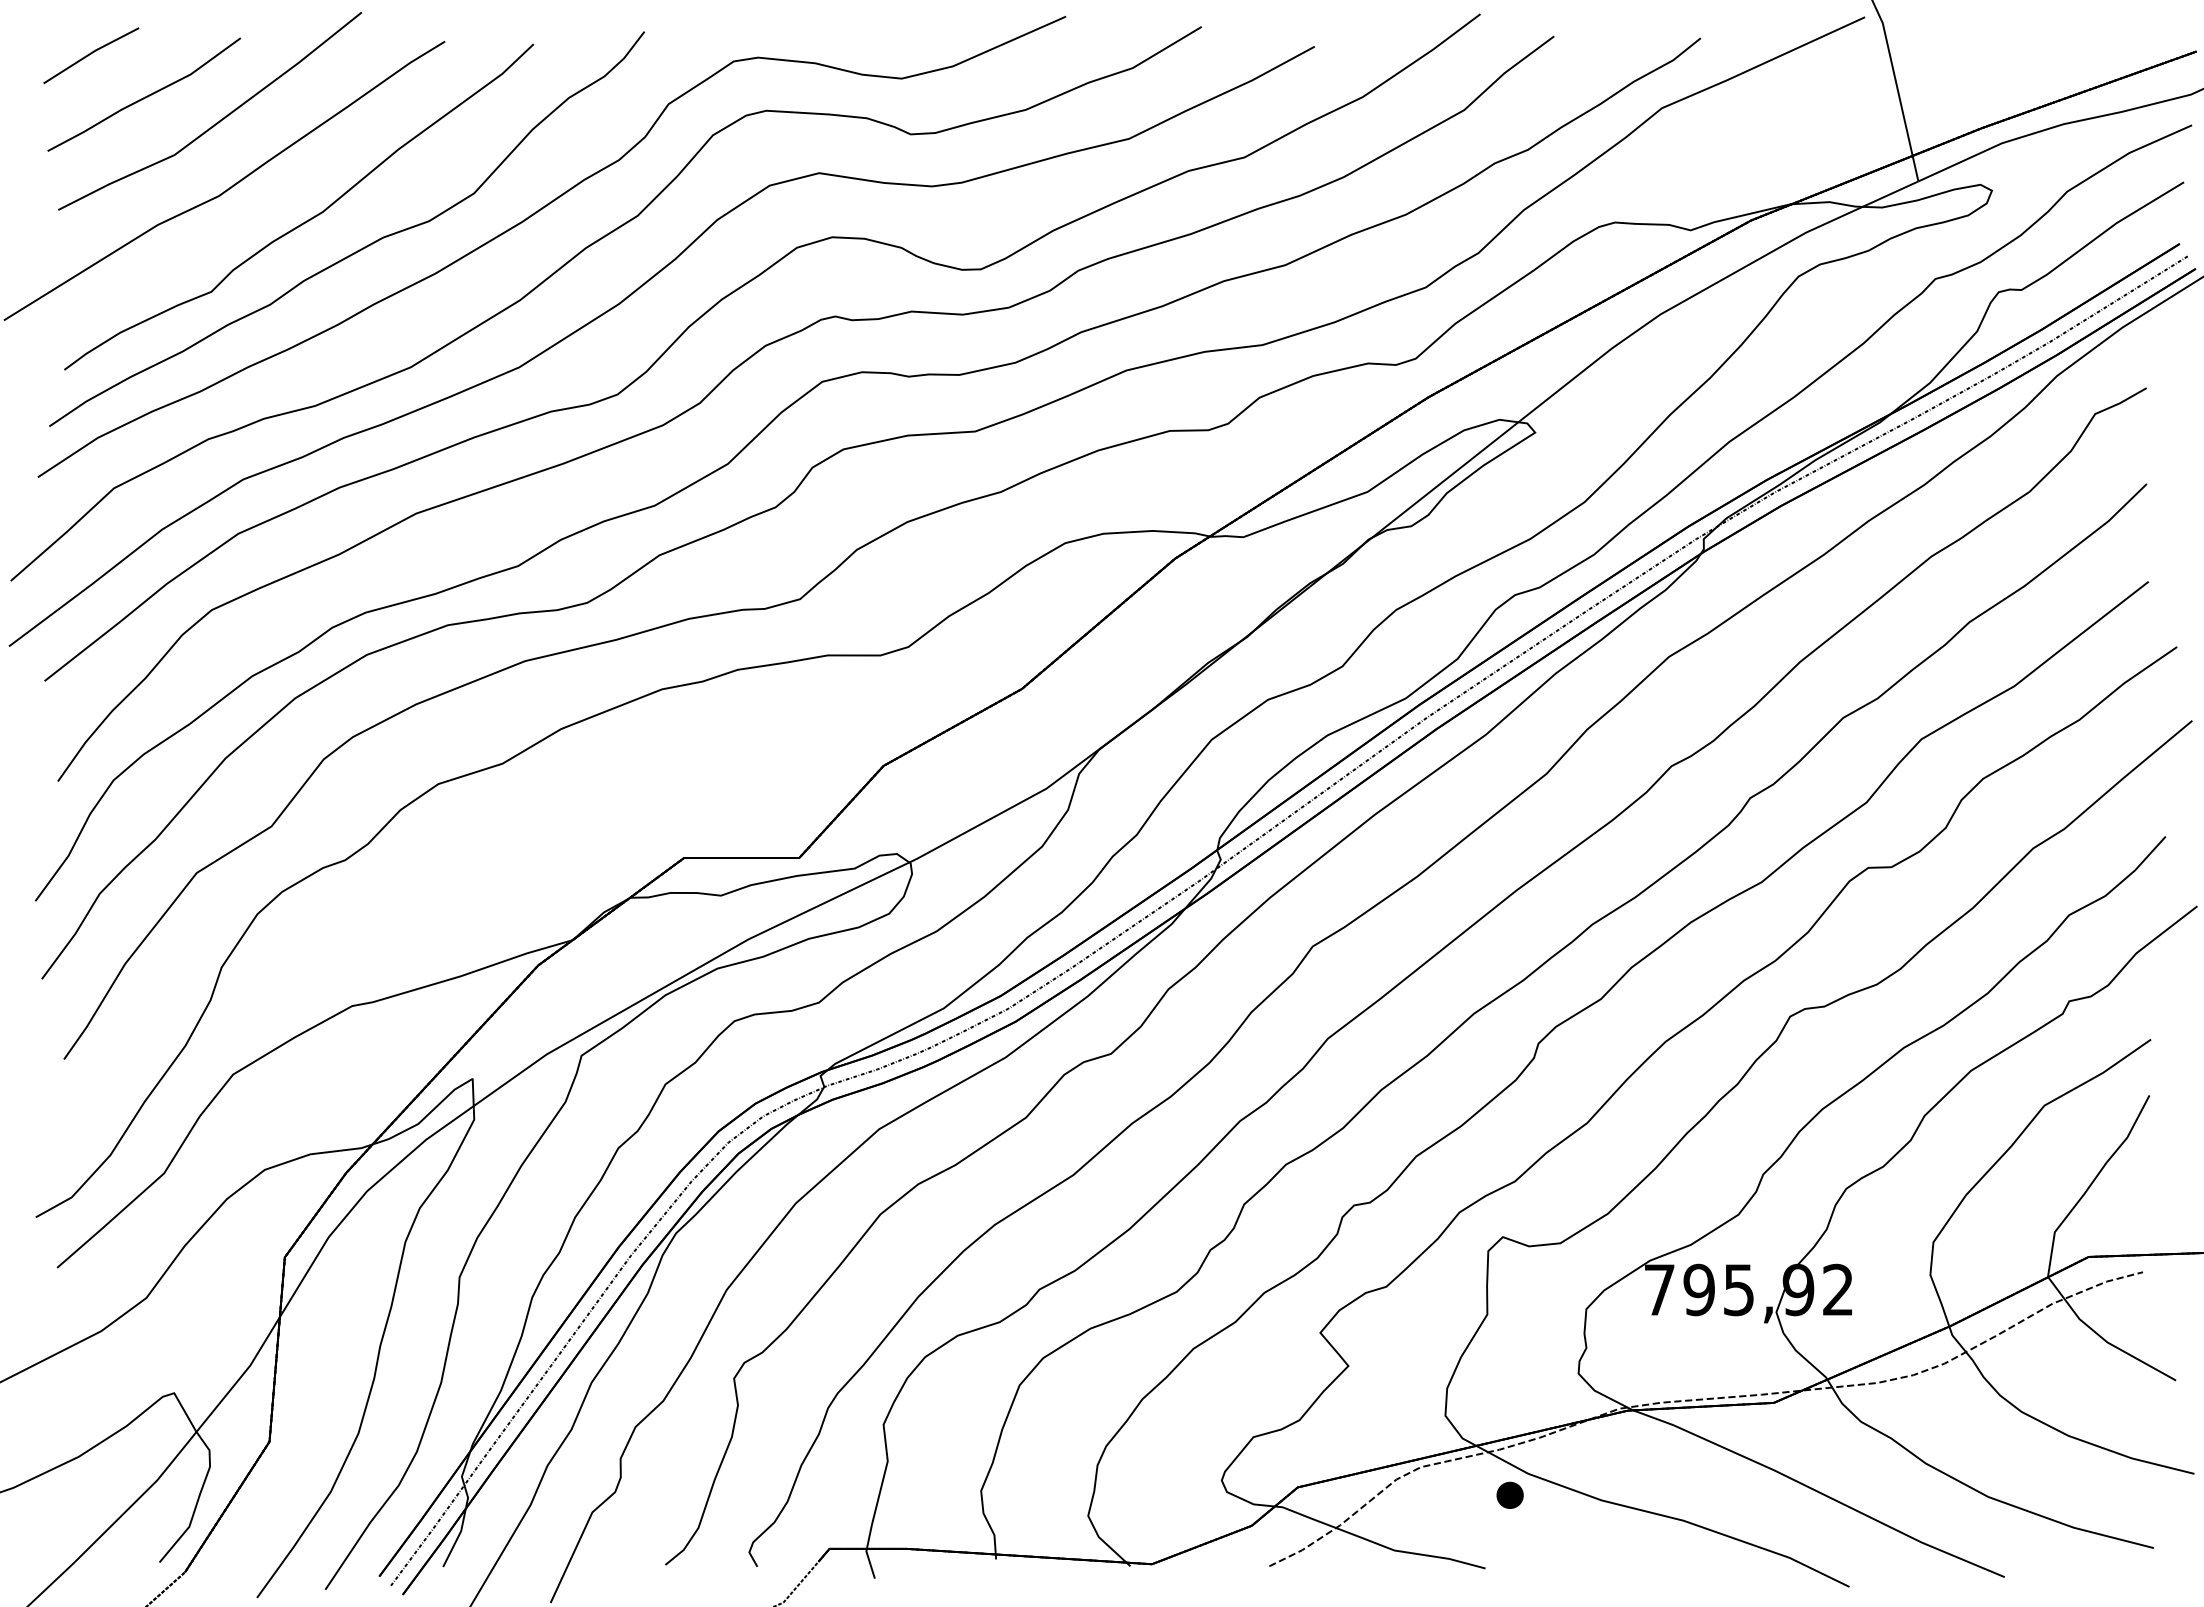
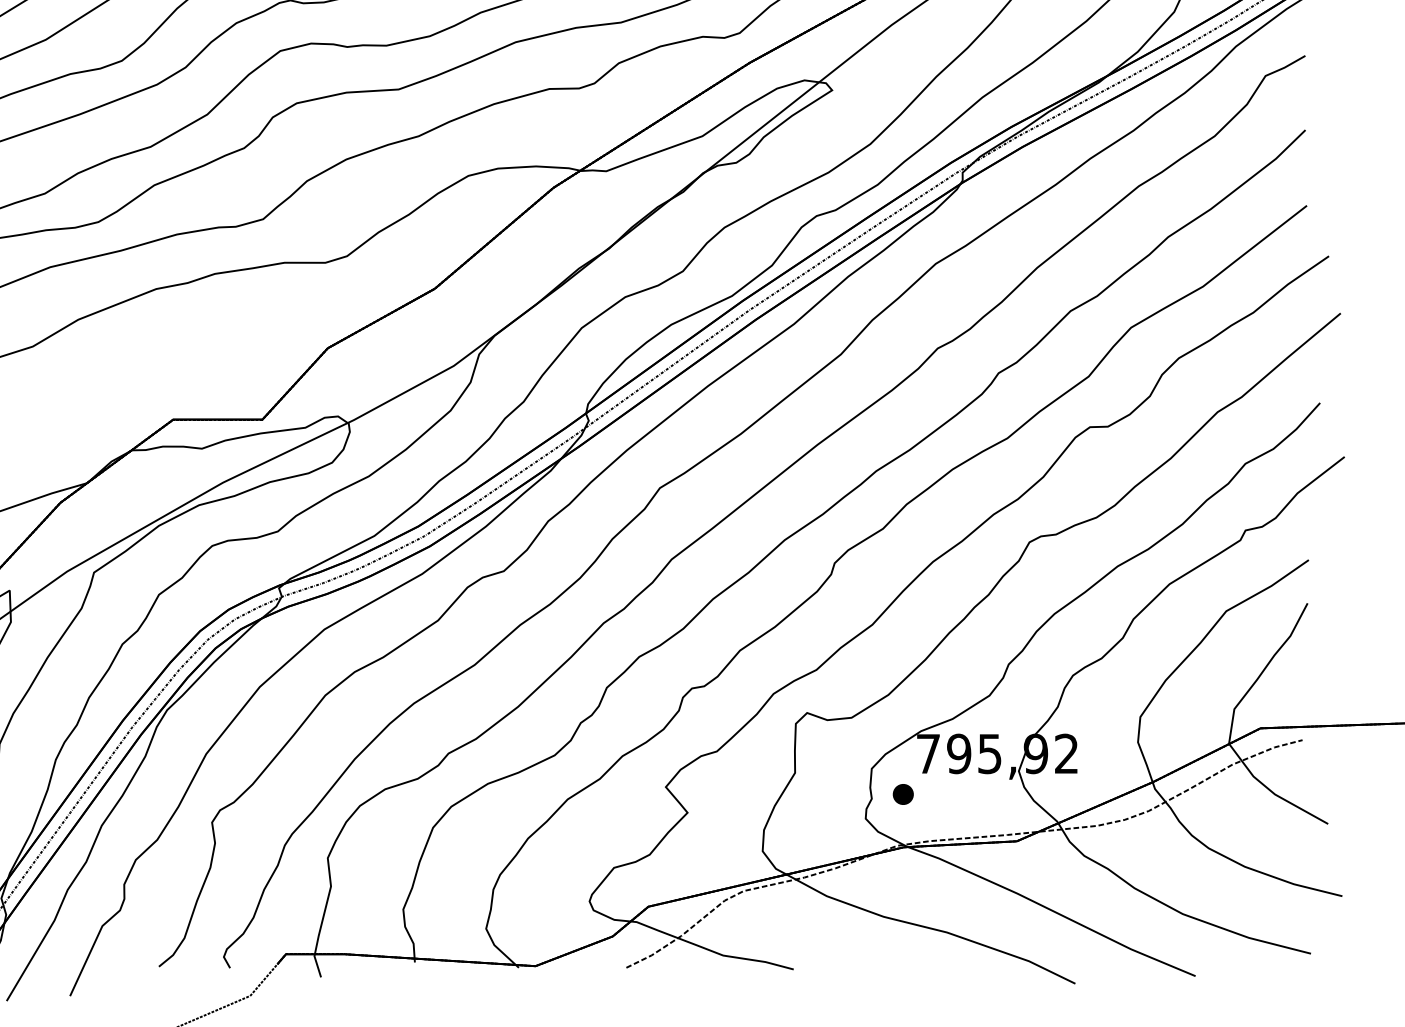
part: (1509, 1494) -> (902, 793), moved

